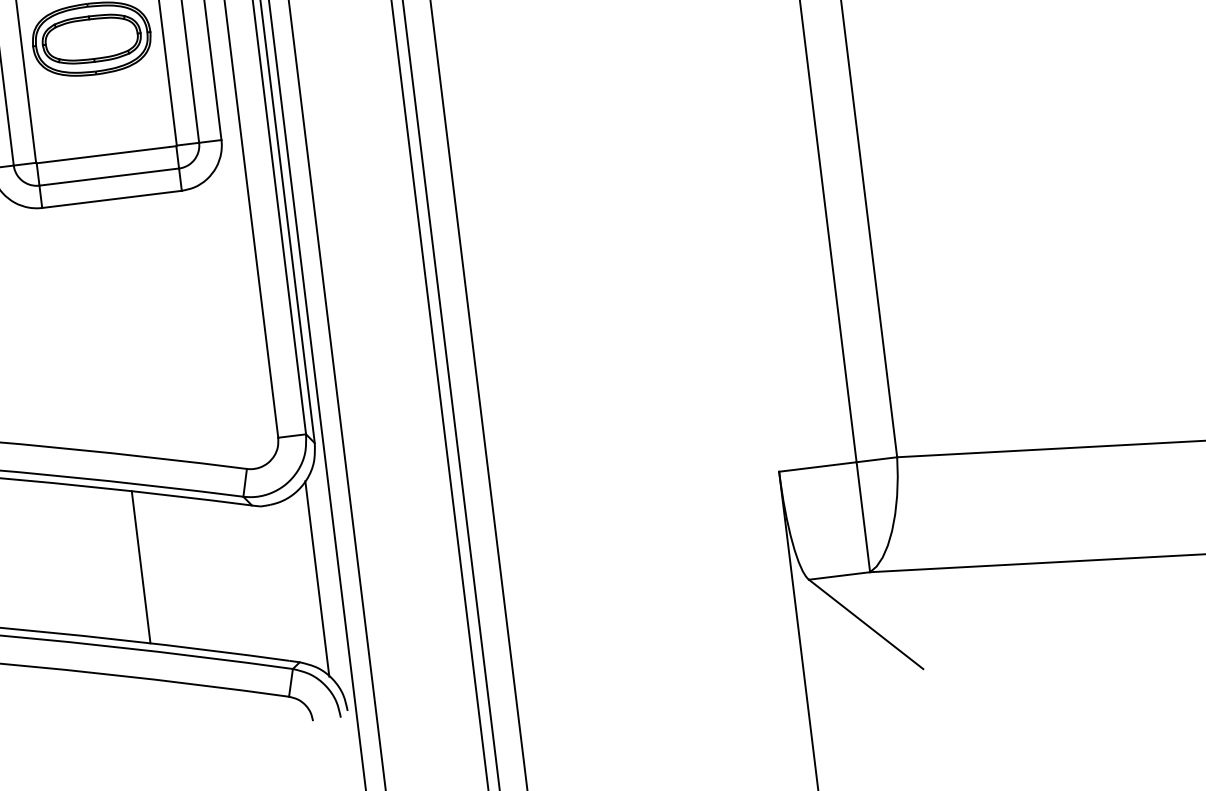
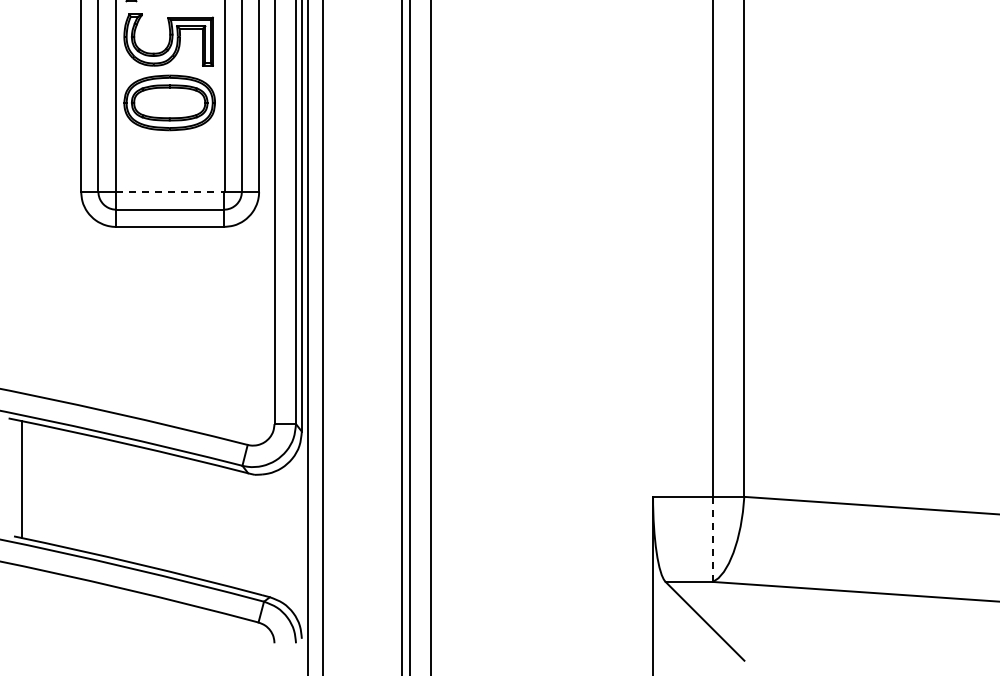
line: (107, 154) -> (170, 192), solid -> dashed
line: (862, 517) -> (712, 539), solid -> dashed
line: (140, 566) -> (157, 509), removed
line: (317, 577) -> (291, 534), removed

